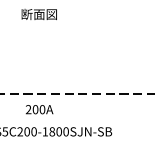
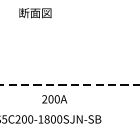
text: (39, 109) -> (54, 99), moved

